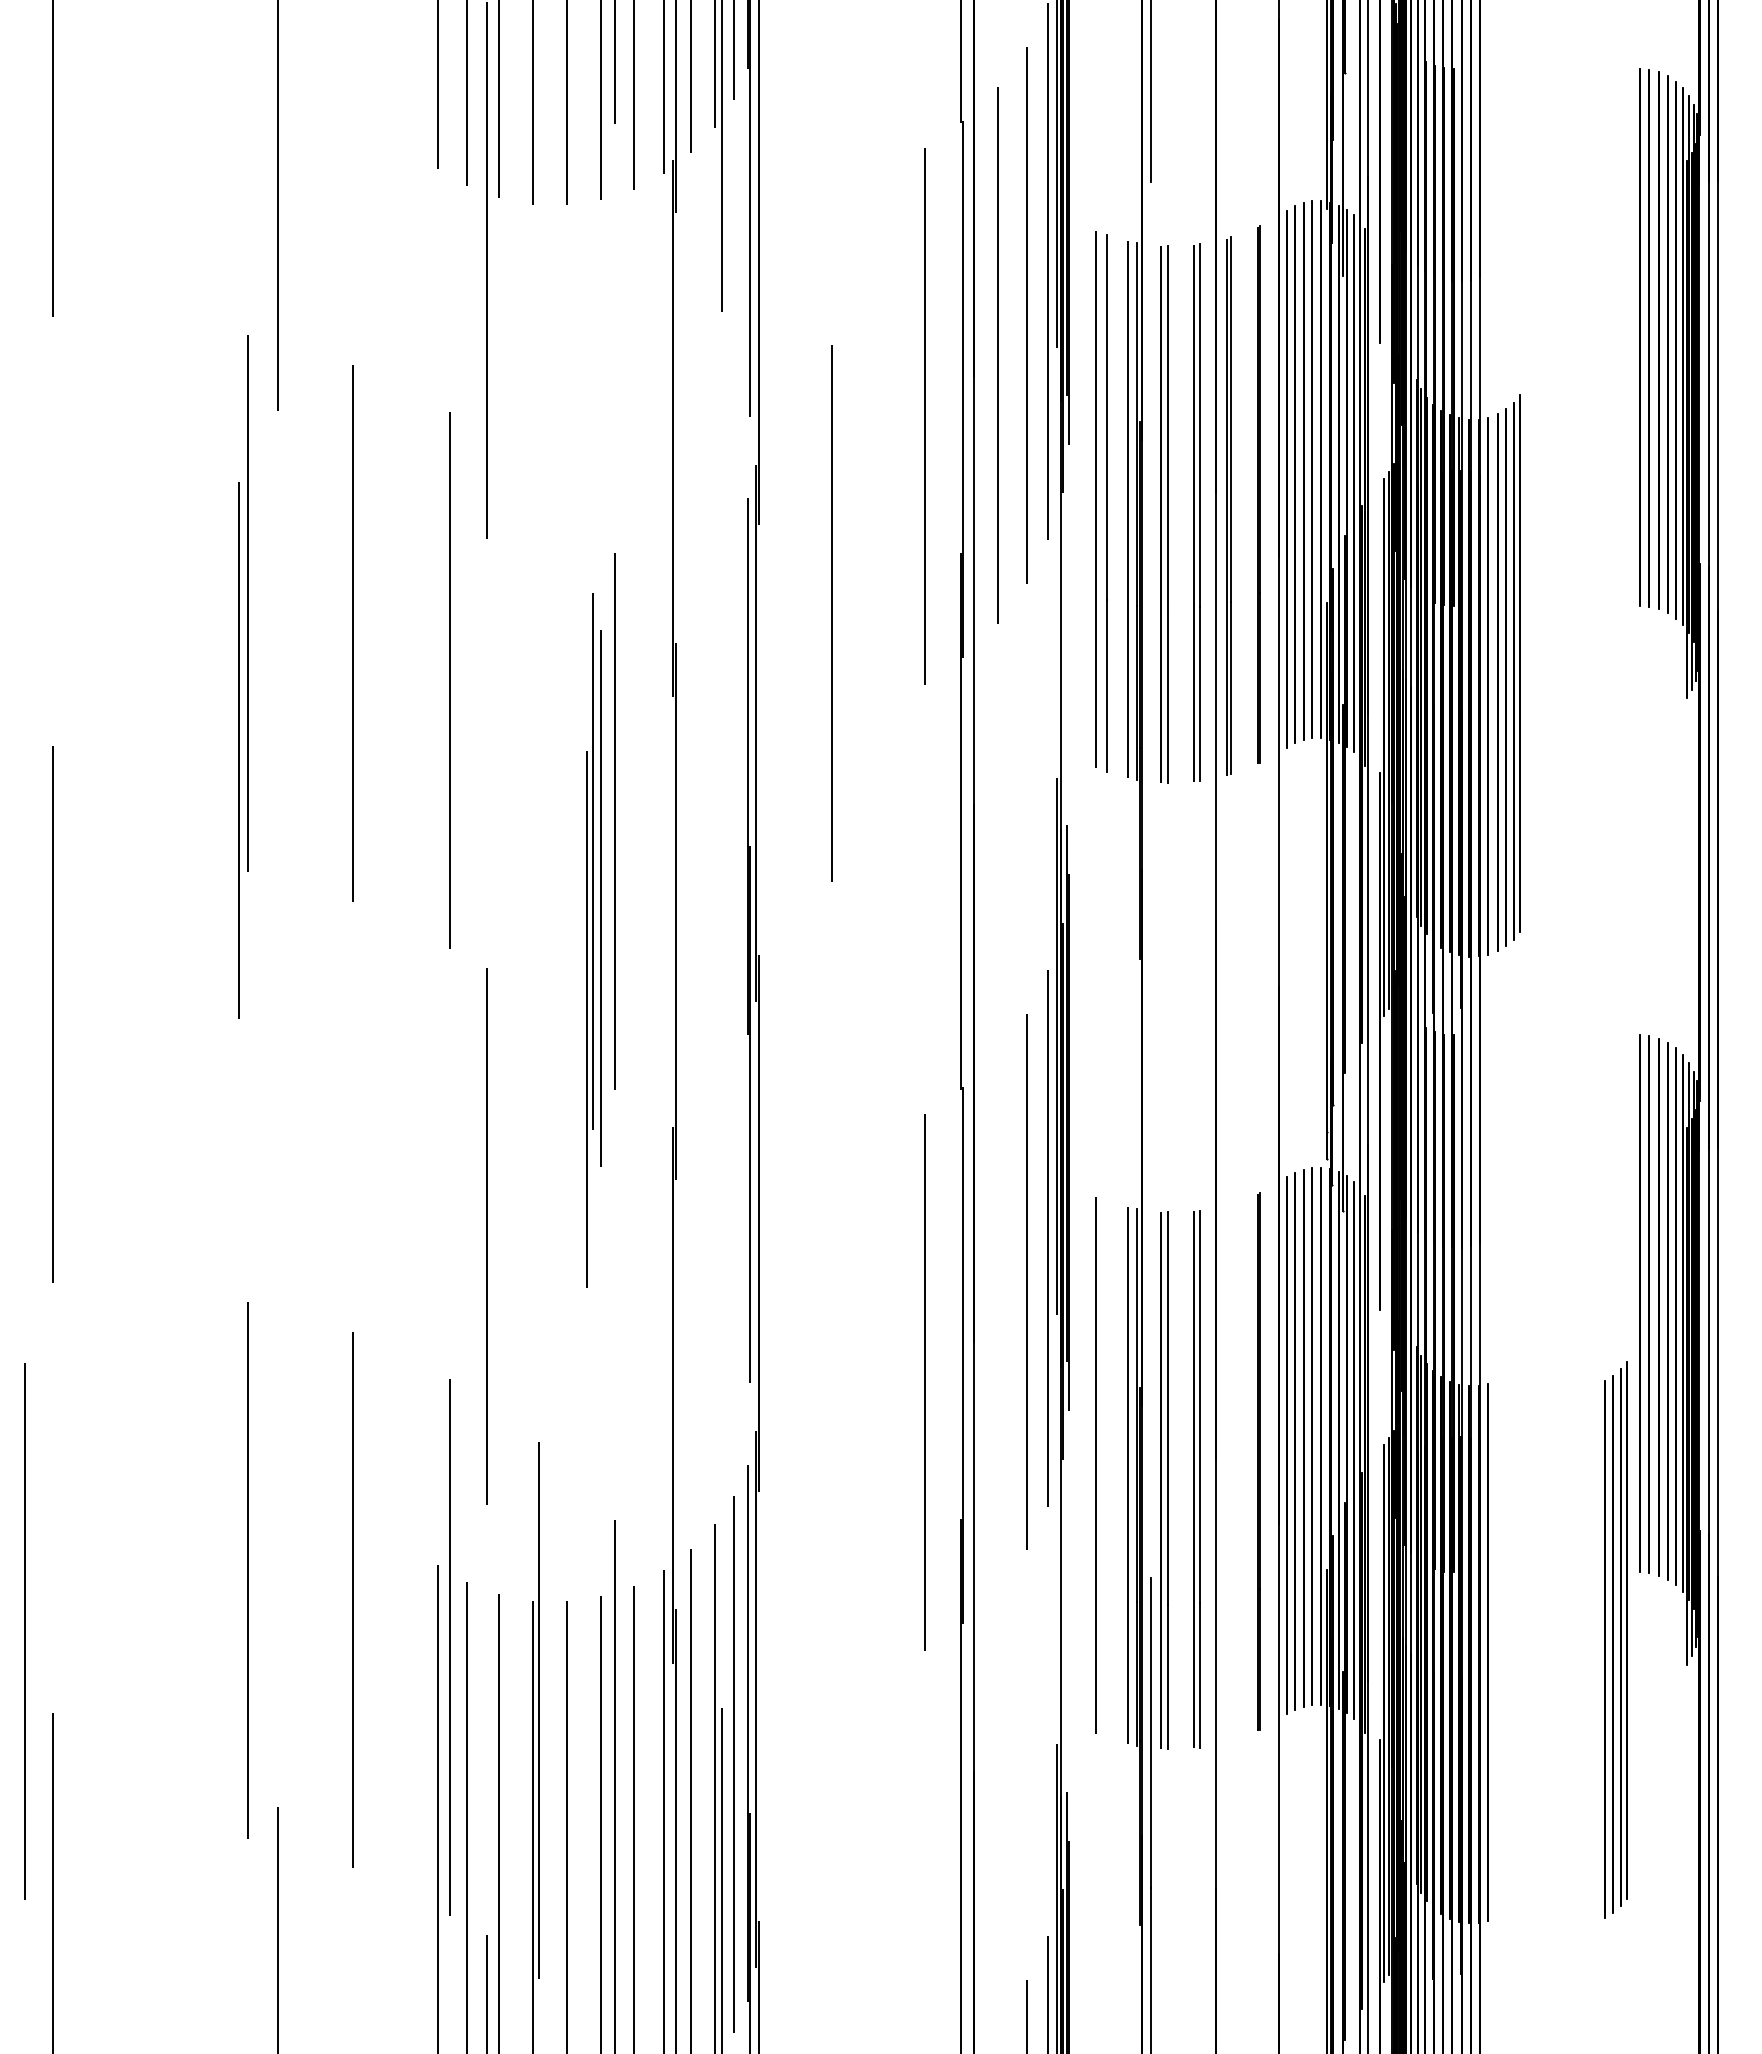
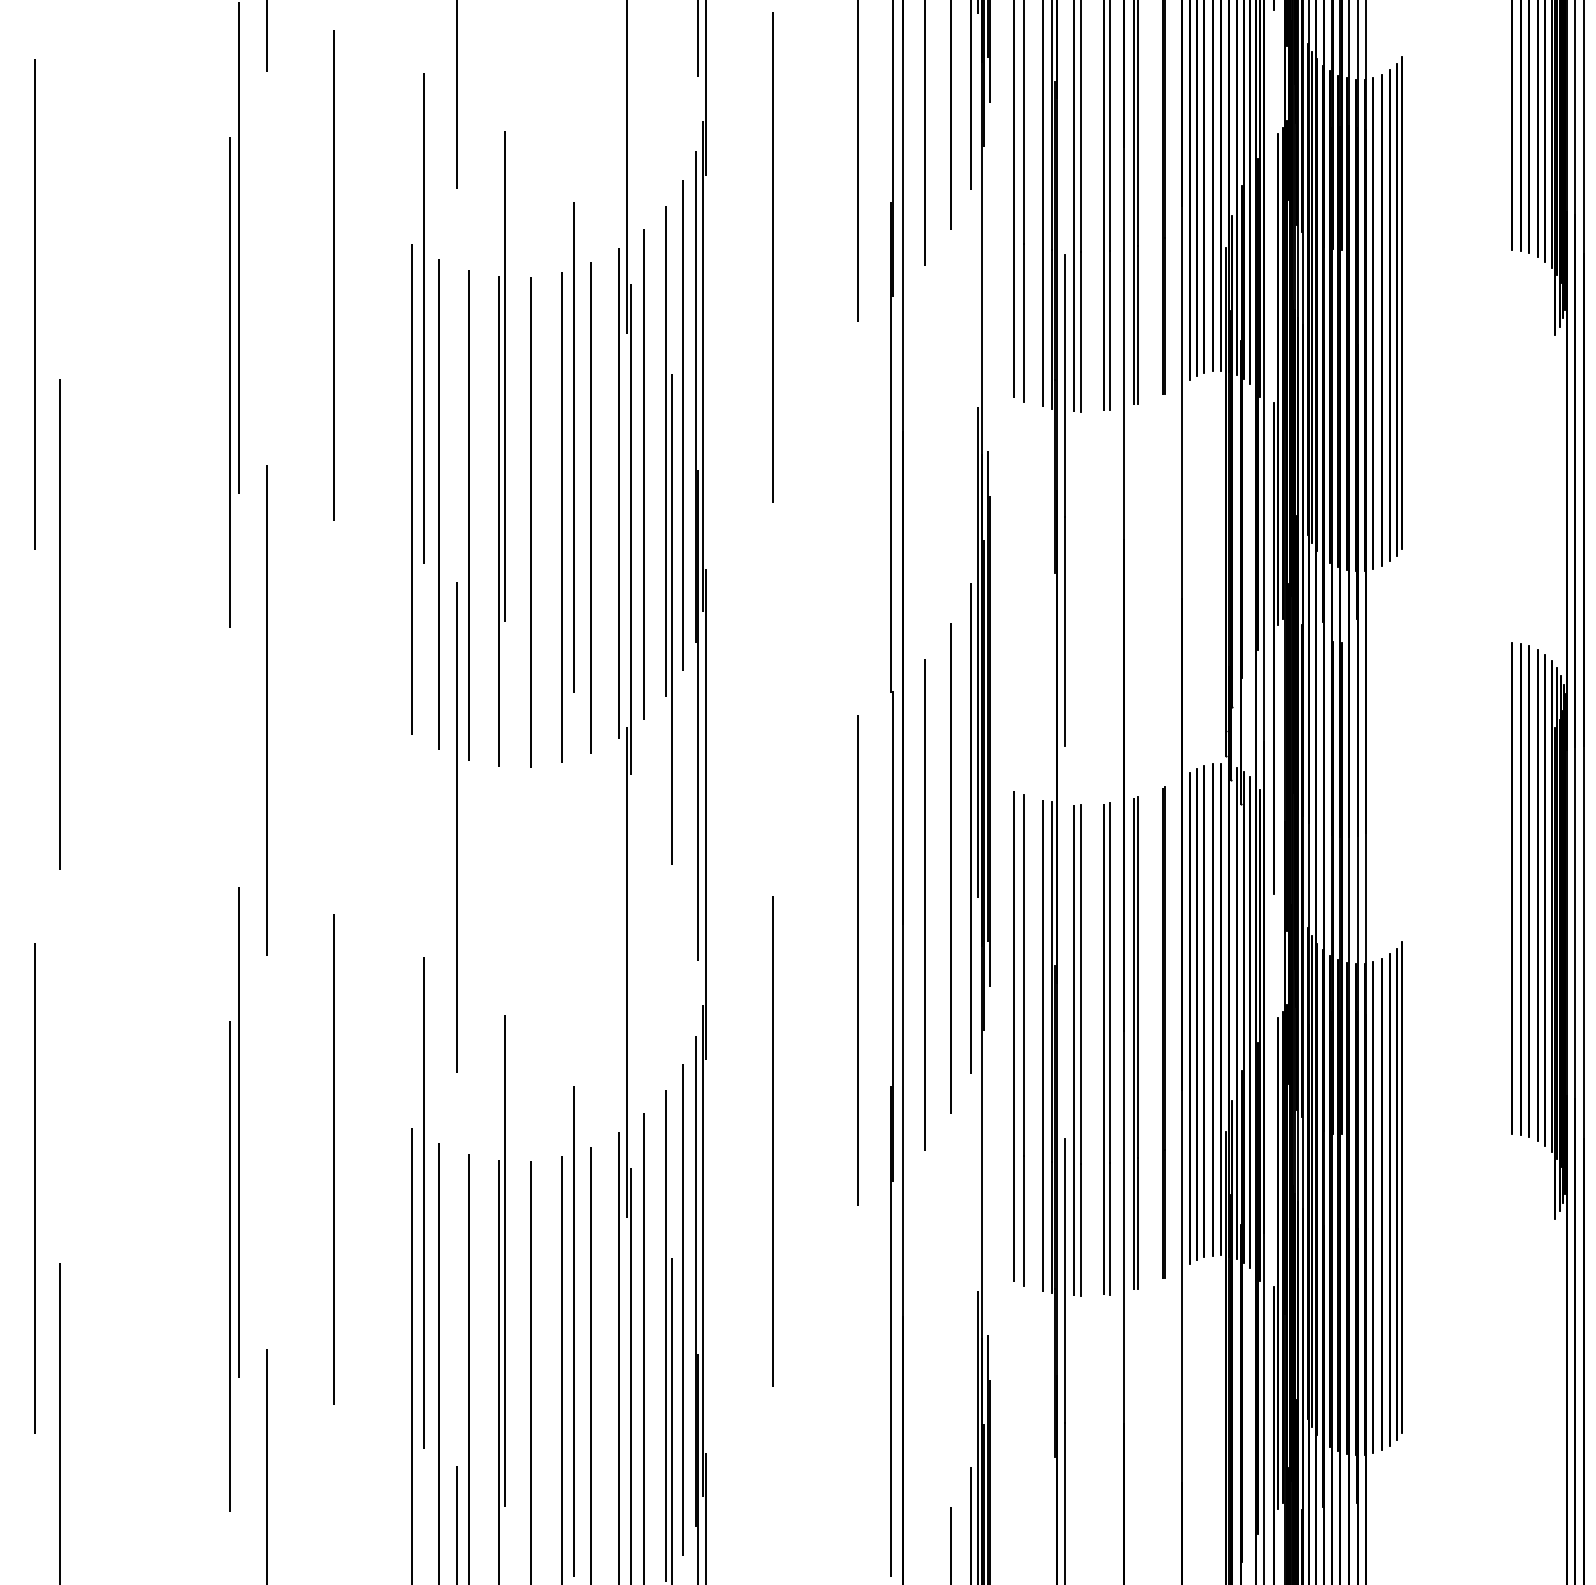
line: (25, 664) -> (35, 303), added
line: (733, 797) -> (682, 425), added
line: (691, 850) -> (644, 473), added
line: (437, 866) -> (412, 488), added
line: (663, 871) -> (618, 493), added
line: (1150, 879) -> (1064, 500), added
line: (467, 883) -> (439, 504), added
line: (633, 887) -> (591, 507), added
line: (499, 895) -> (468, 515), added
line: (567, 902) -> (530, 521), added
part: (718, 917) -> (669, 535), added
part: (589, 940) -> (501, 449), moved
line: (278, 1108) -> (266, 709), added
line: (997, 1321) -> (924, 904), added
line: (1106, 1469) -> (1024, 1040), added
part: (1228, 1472) -> (1135, 1042), added
line: (832, 1579) -> (773, 1140), added
part: (1615, 1639) -> (1391, 1195), moved
line: (239, 1716) -> (230, 1266), added

